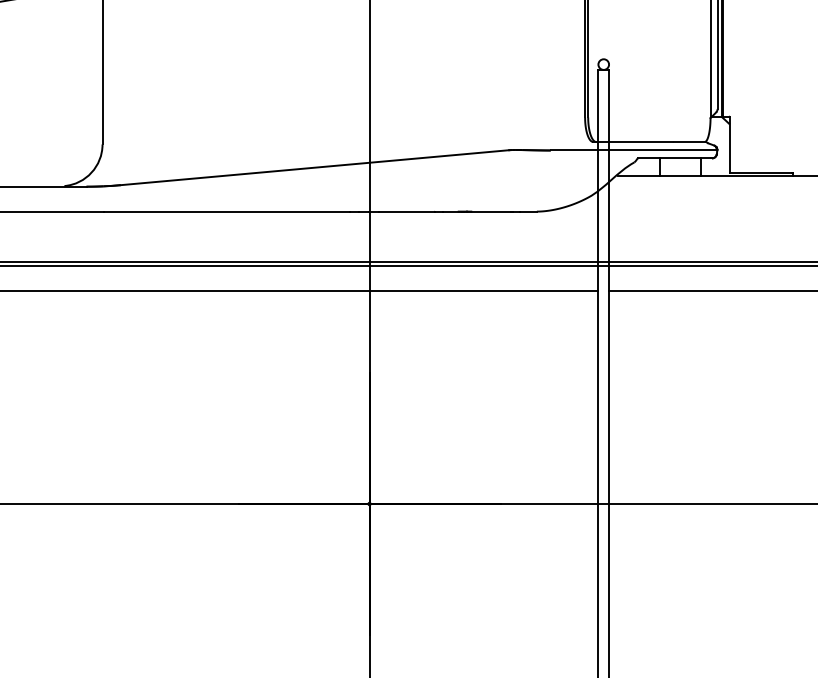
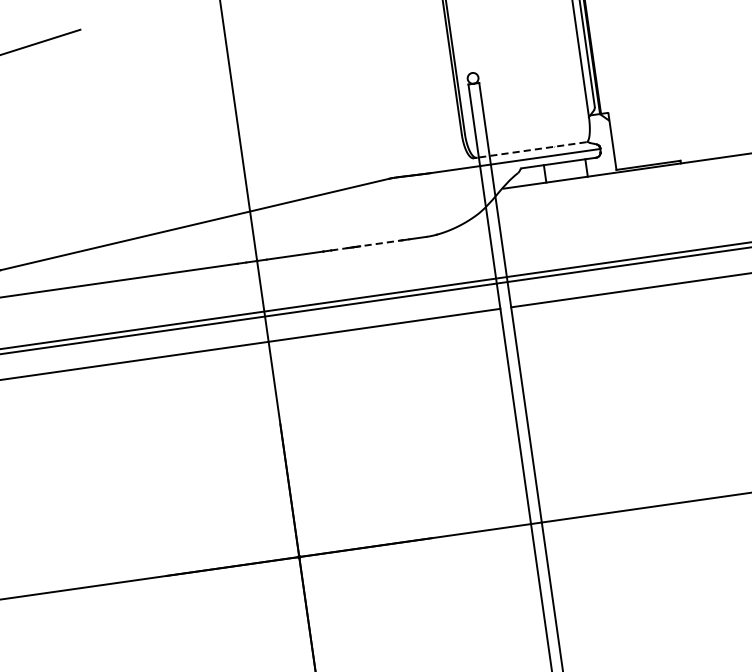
line: (650, 142) -> (531, 150), solid -> dashed
line: (477, 211) -> (366, 245), solid -> dashed

